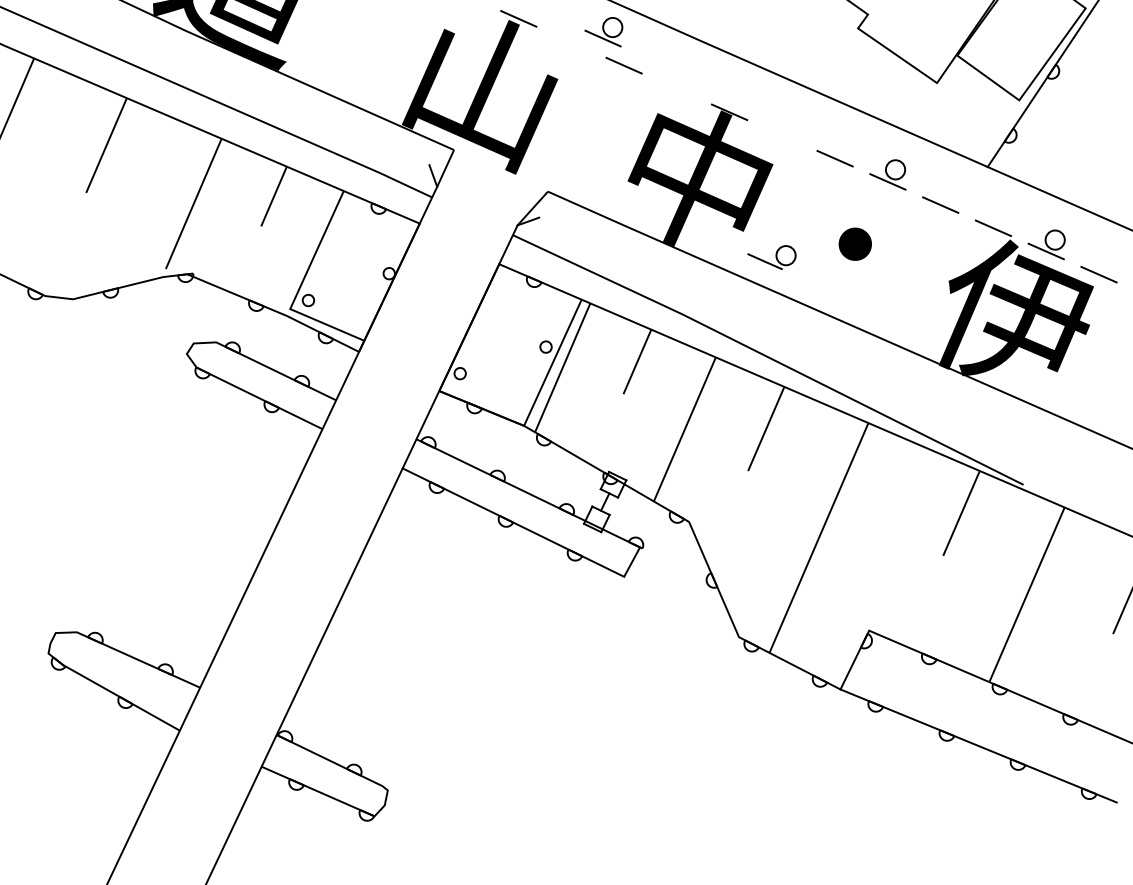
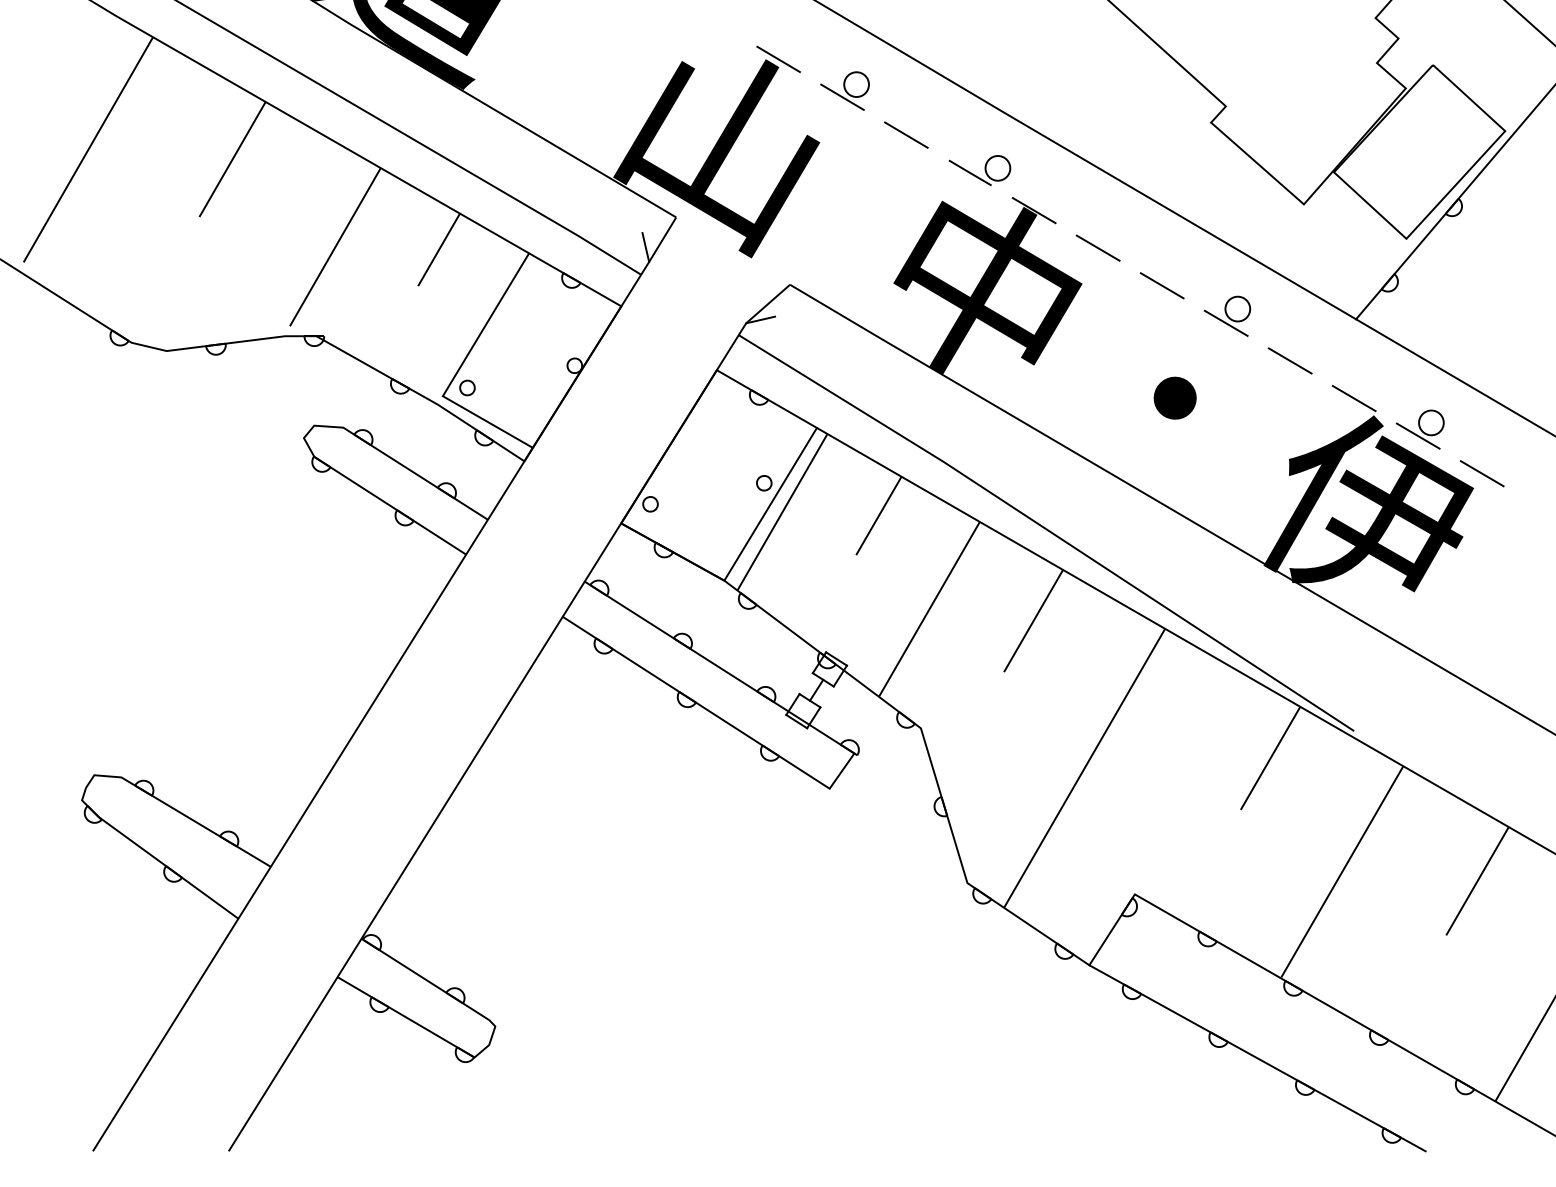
part: (603, 33) -> (844, 90), moved
line: (781, 135) -> (1097, 247), added
part: (772, 258) -> (979, 170), moved

